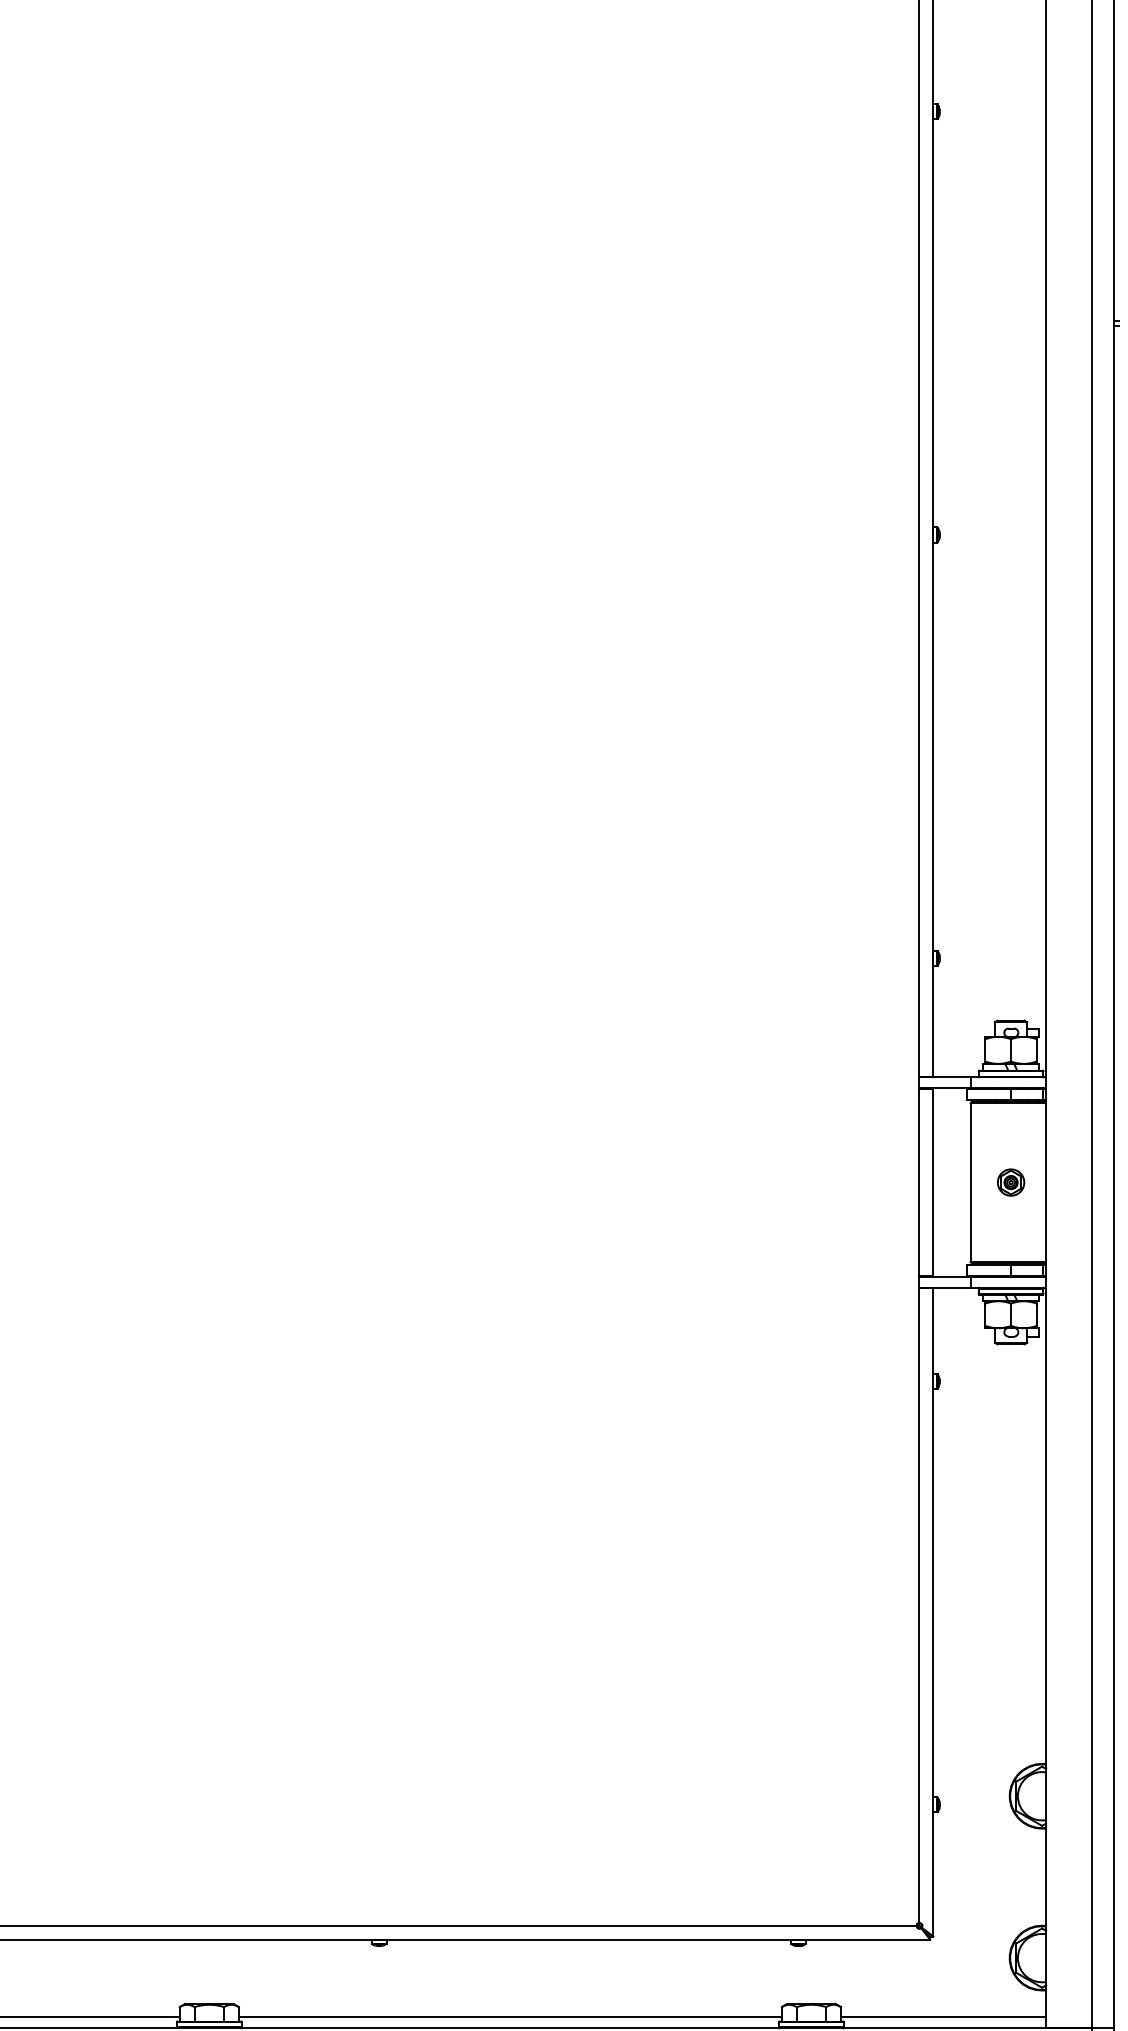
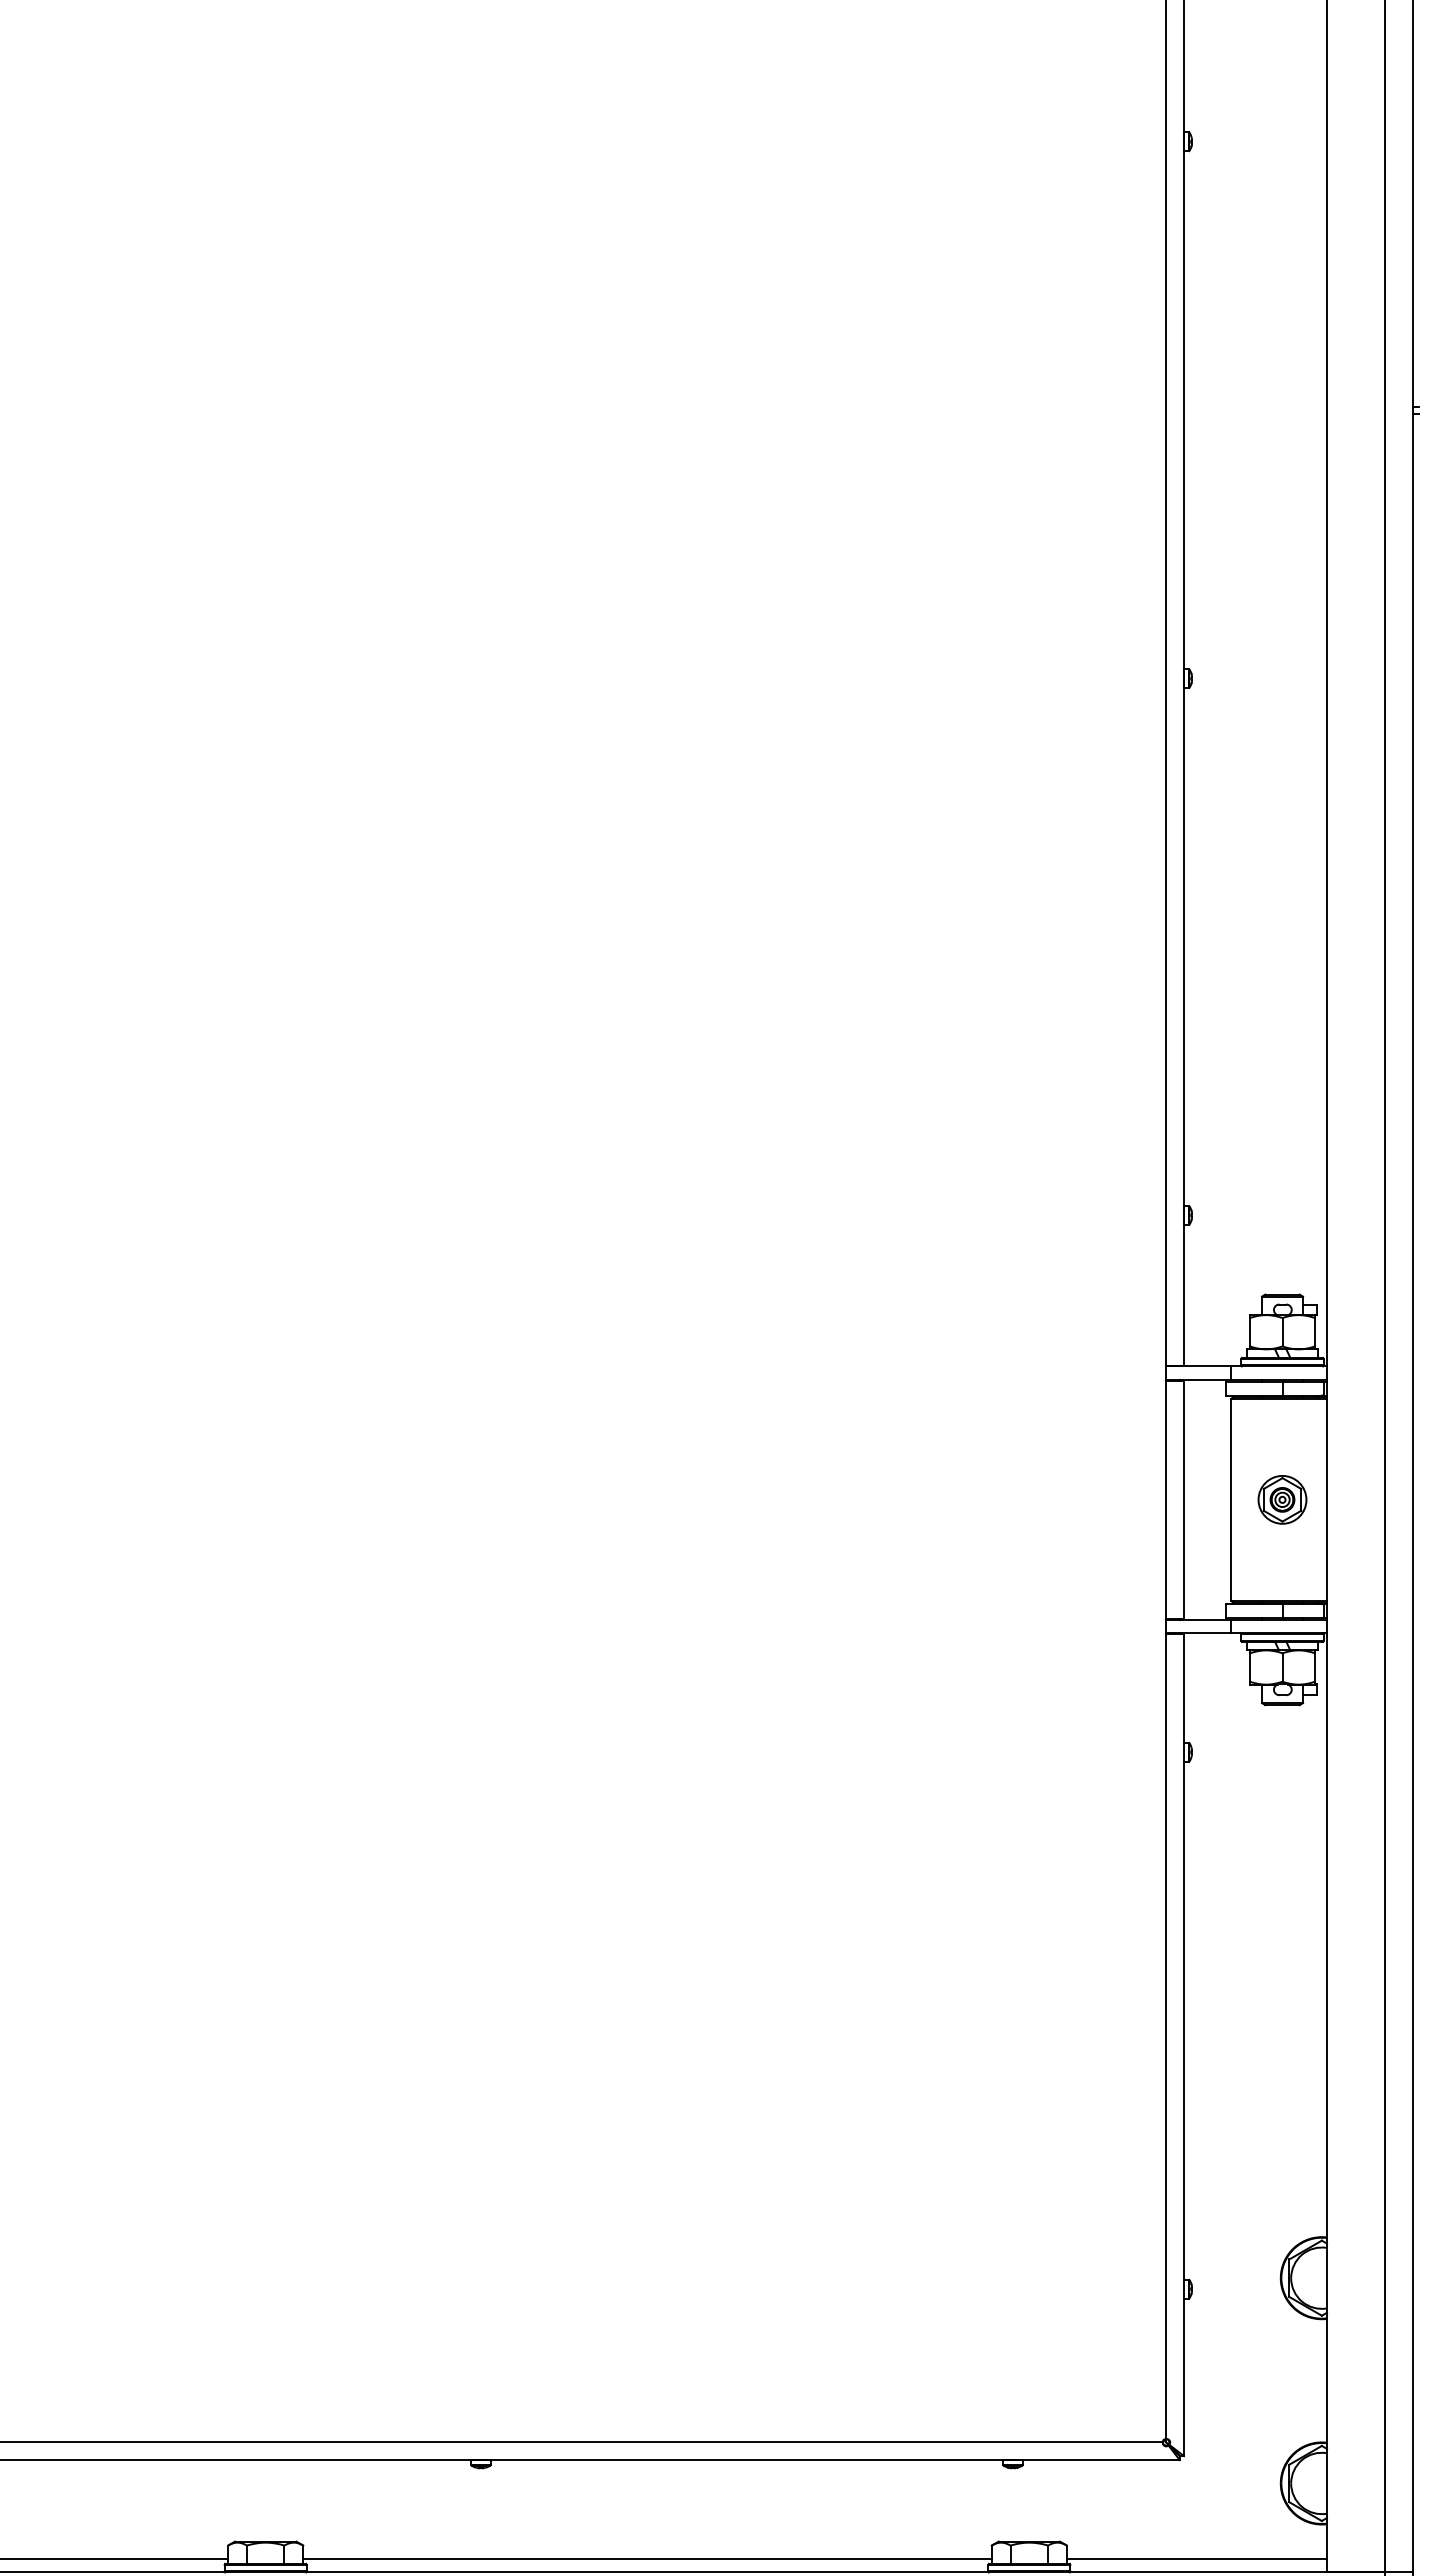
part: (1011, 1182) -> (1282, 1499), size x1.43

